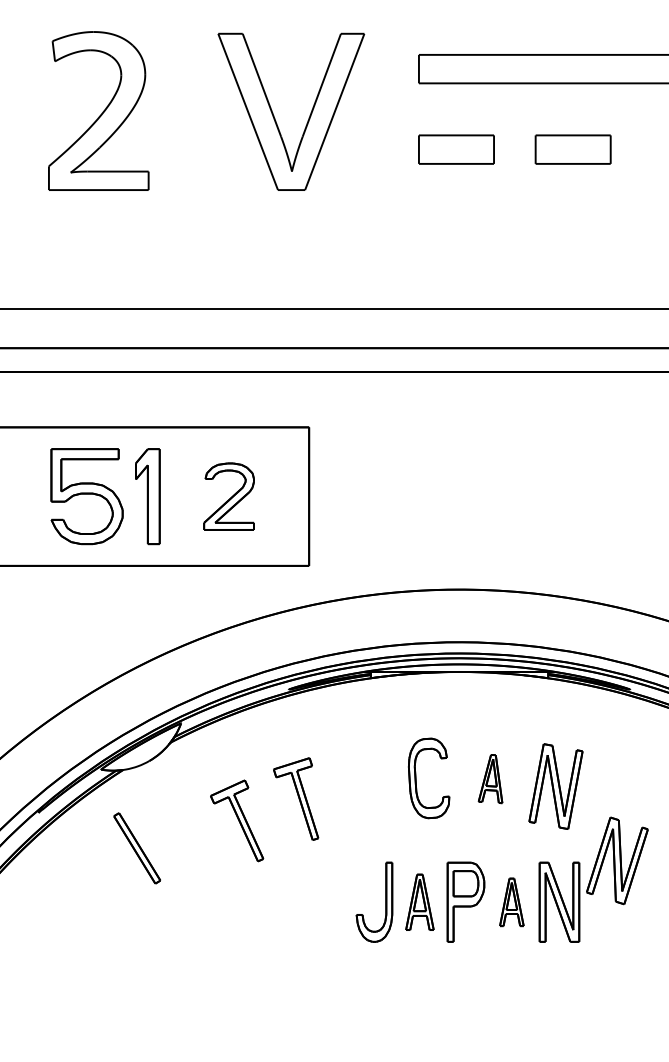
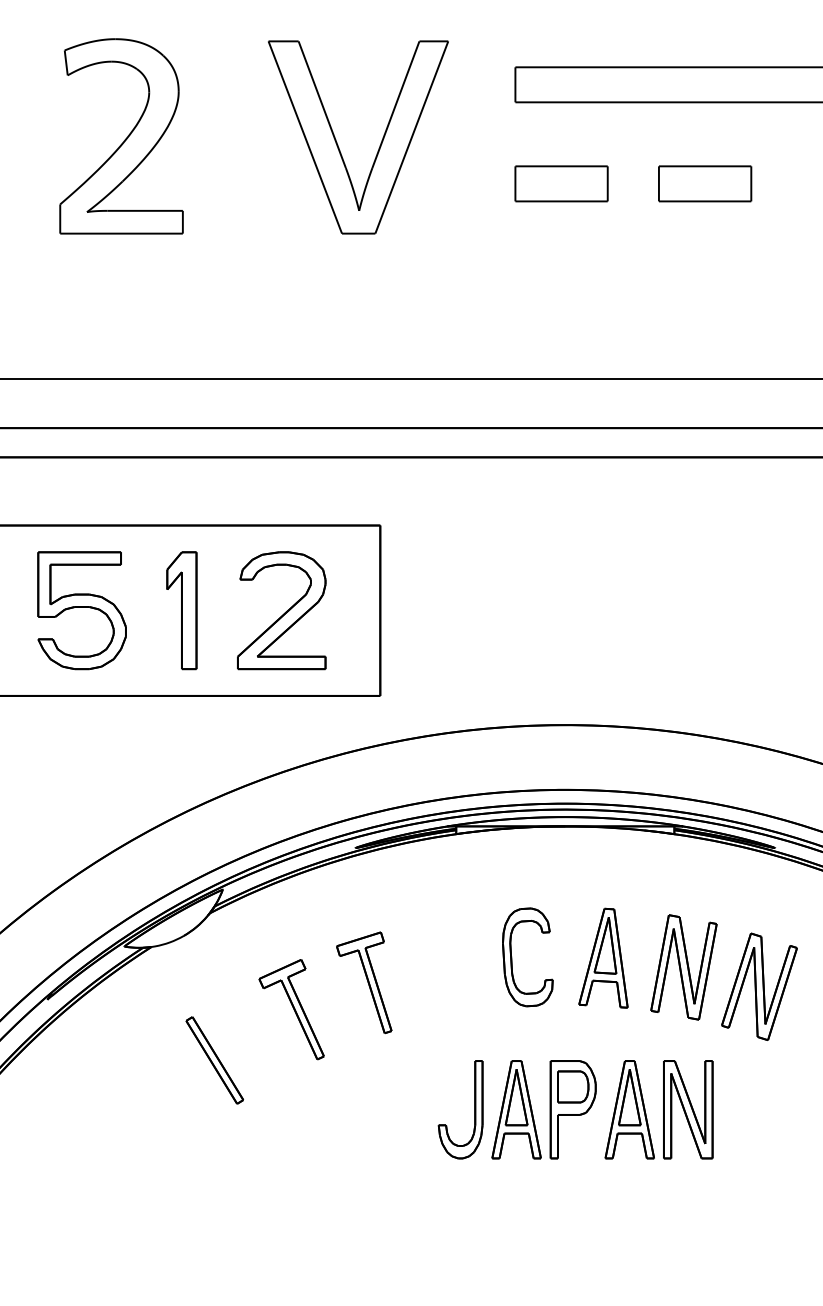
part: (86, 496) -> (81, 610), moved
part: (228, 496) -> (281, 610), size x1.43
part: (490, 778) -> (603, 957), size x1.67
part: (136, 848) -> (214, 1060), moved
part: (617, 860) -> (759, 986), moved
part: (419, 902) -> (516, 1109), size x1.43
part: (511, 902) -> (629, 1109), size x1.67

